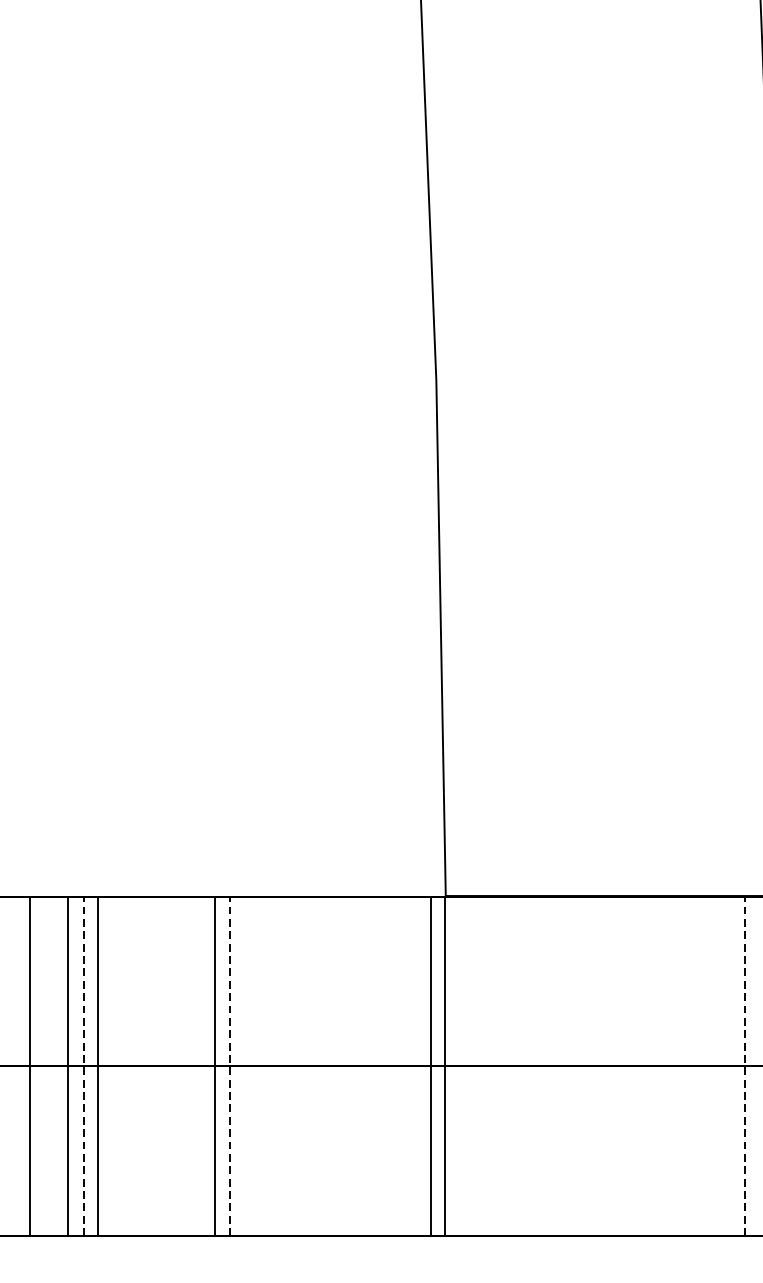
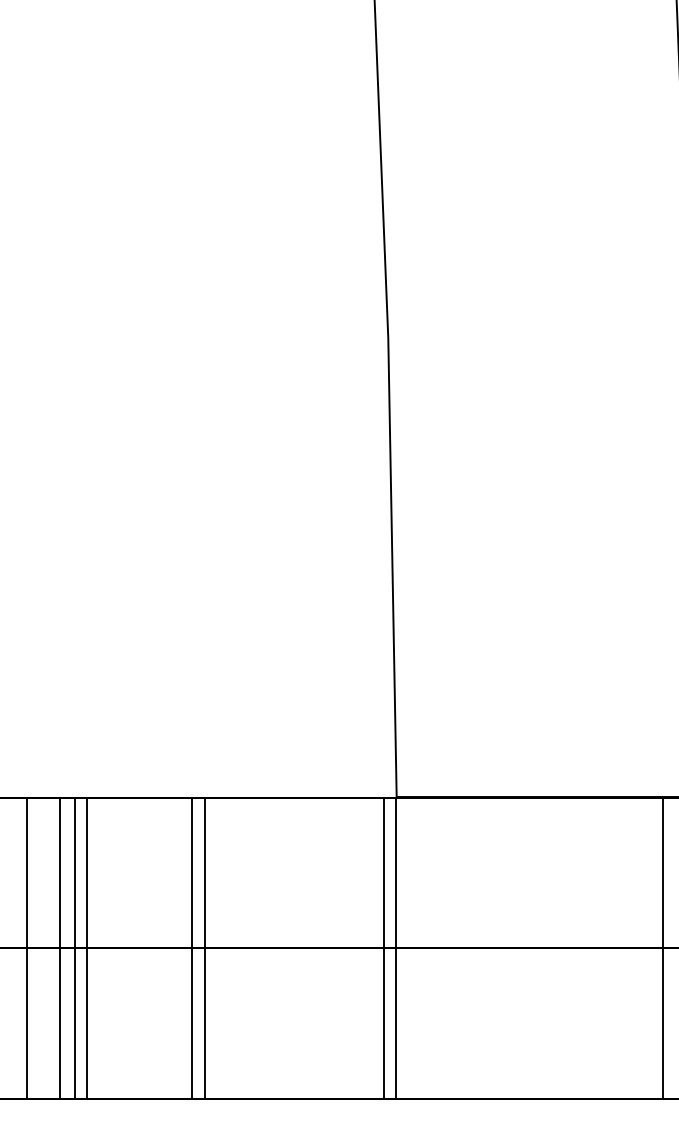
line: (84, 1066) -> (75, 948), dashed -> solid
line: (230, 1066) -> (205, 948), dashed -> solid
line: (745, 1066) -> (663, 948), dashed -> solid

